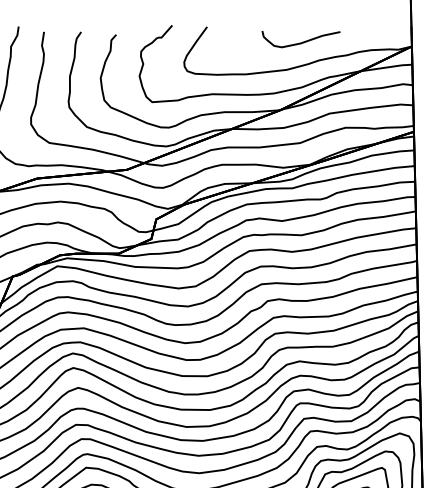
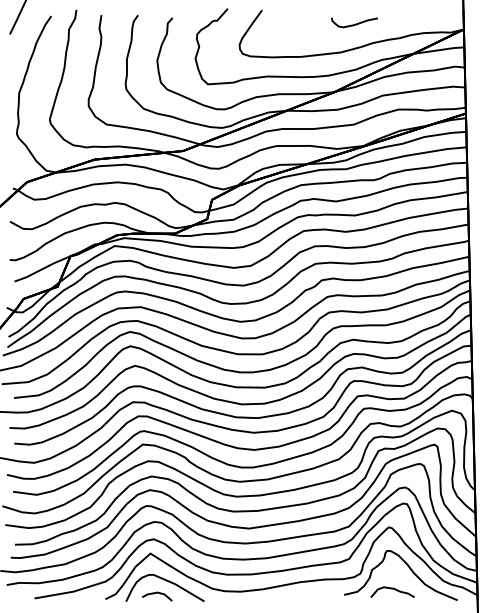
part: (300, 39) -> (354, 22), size x0.6

